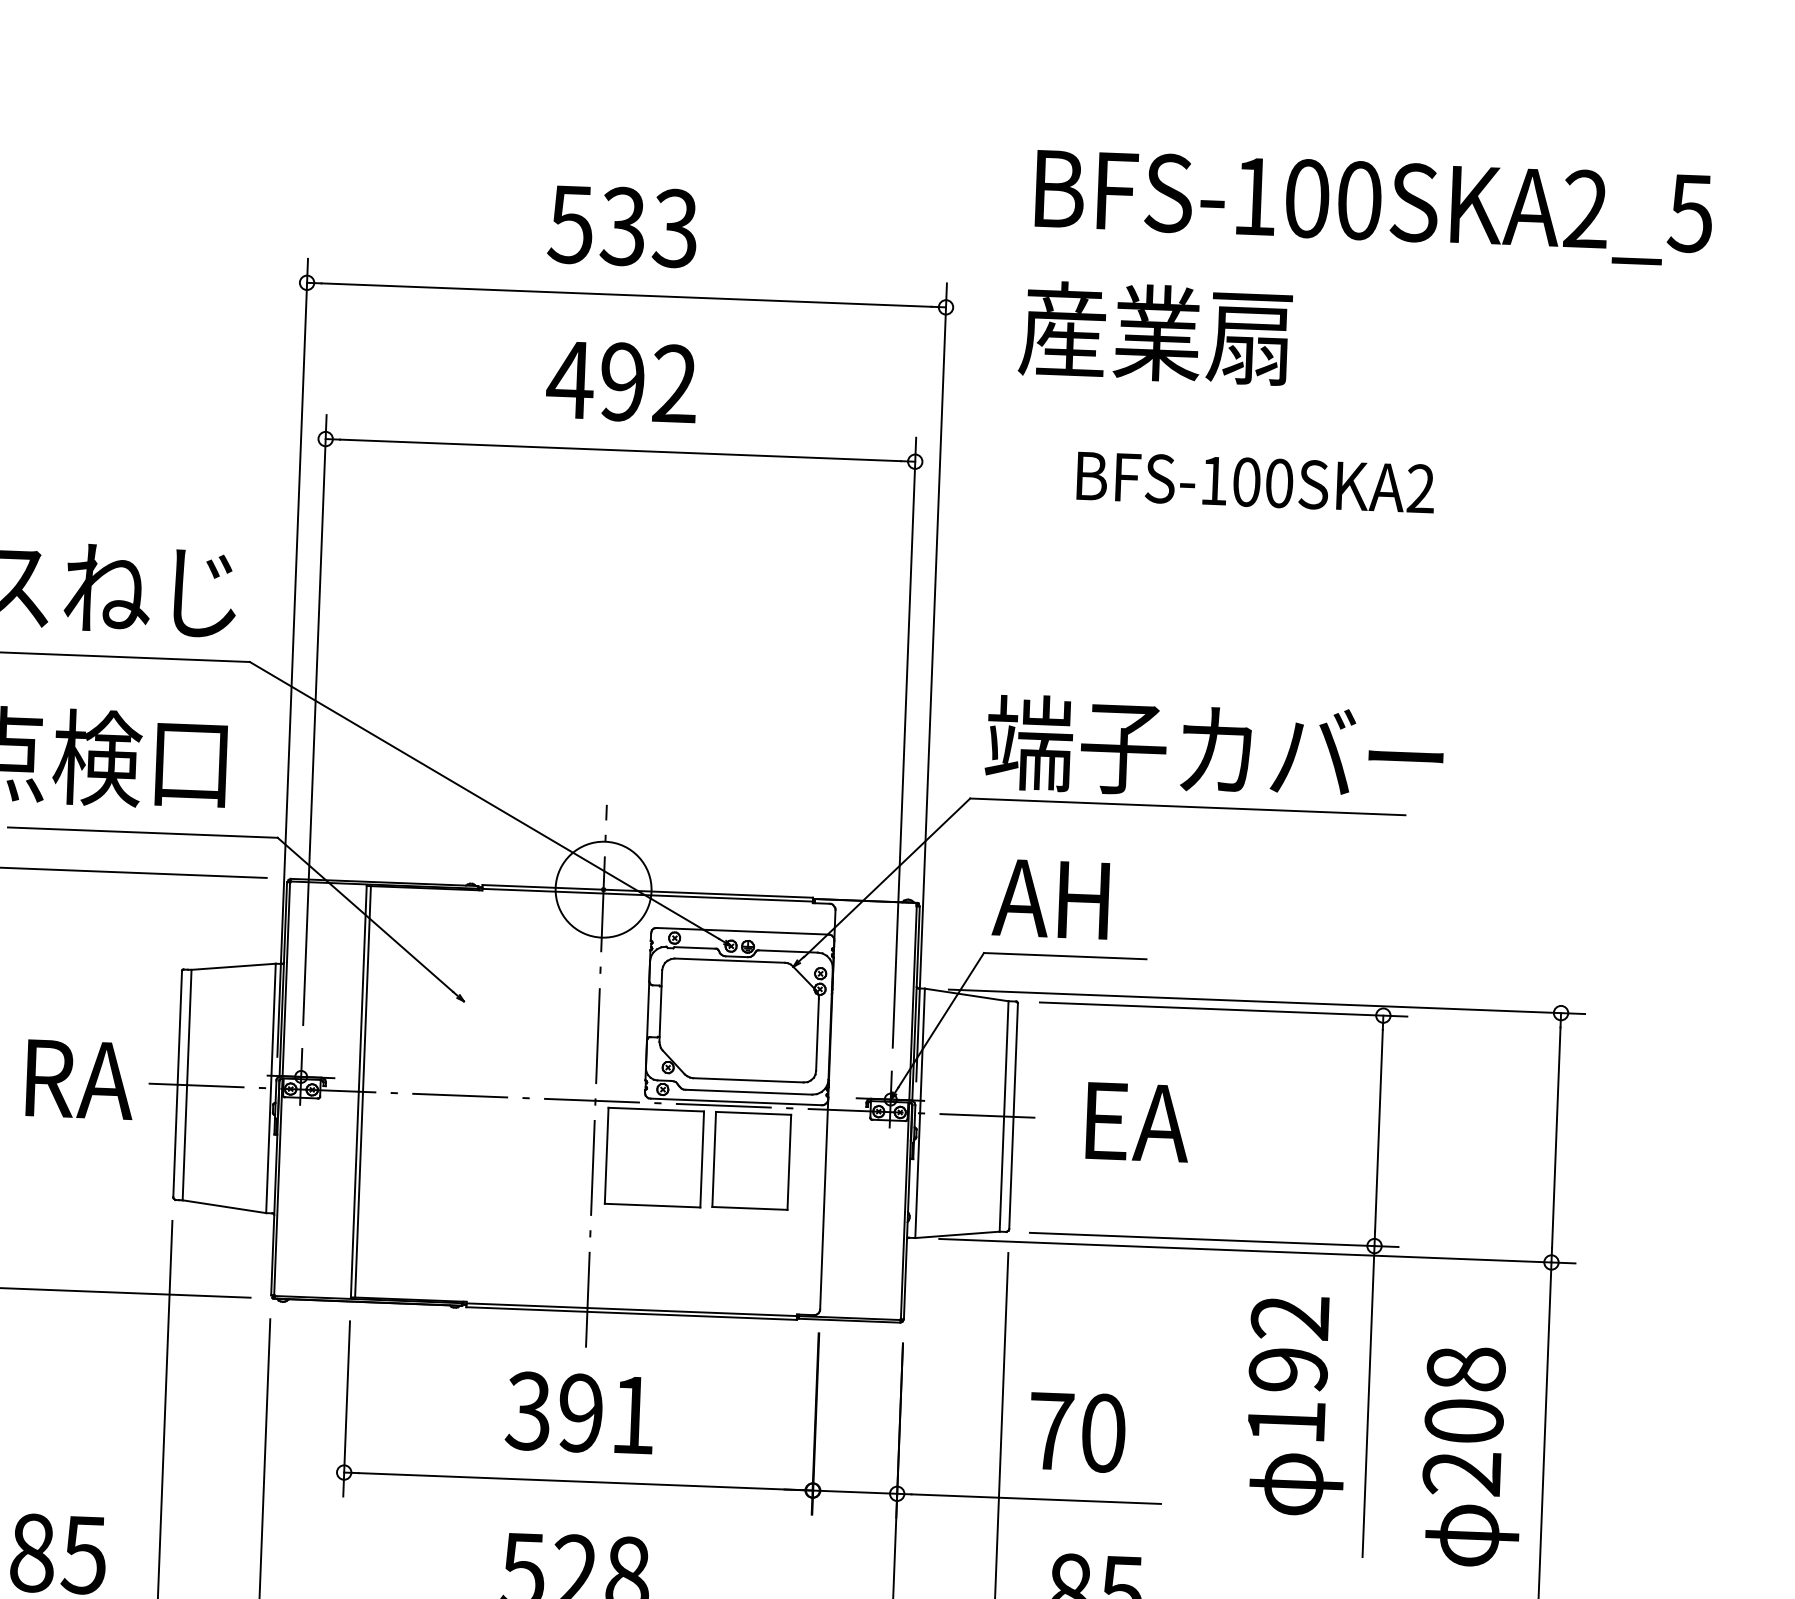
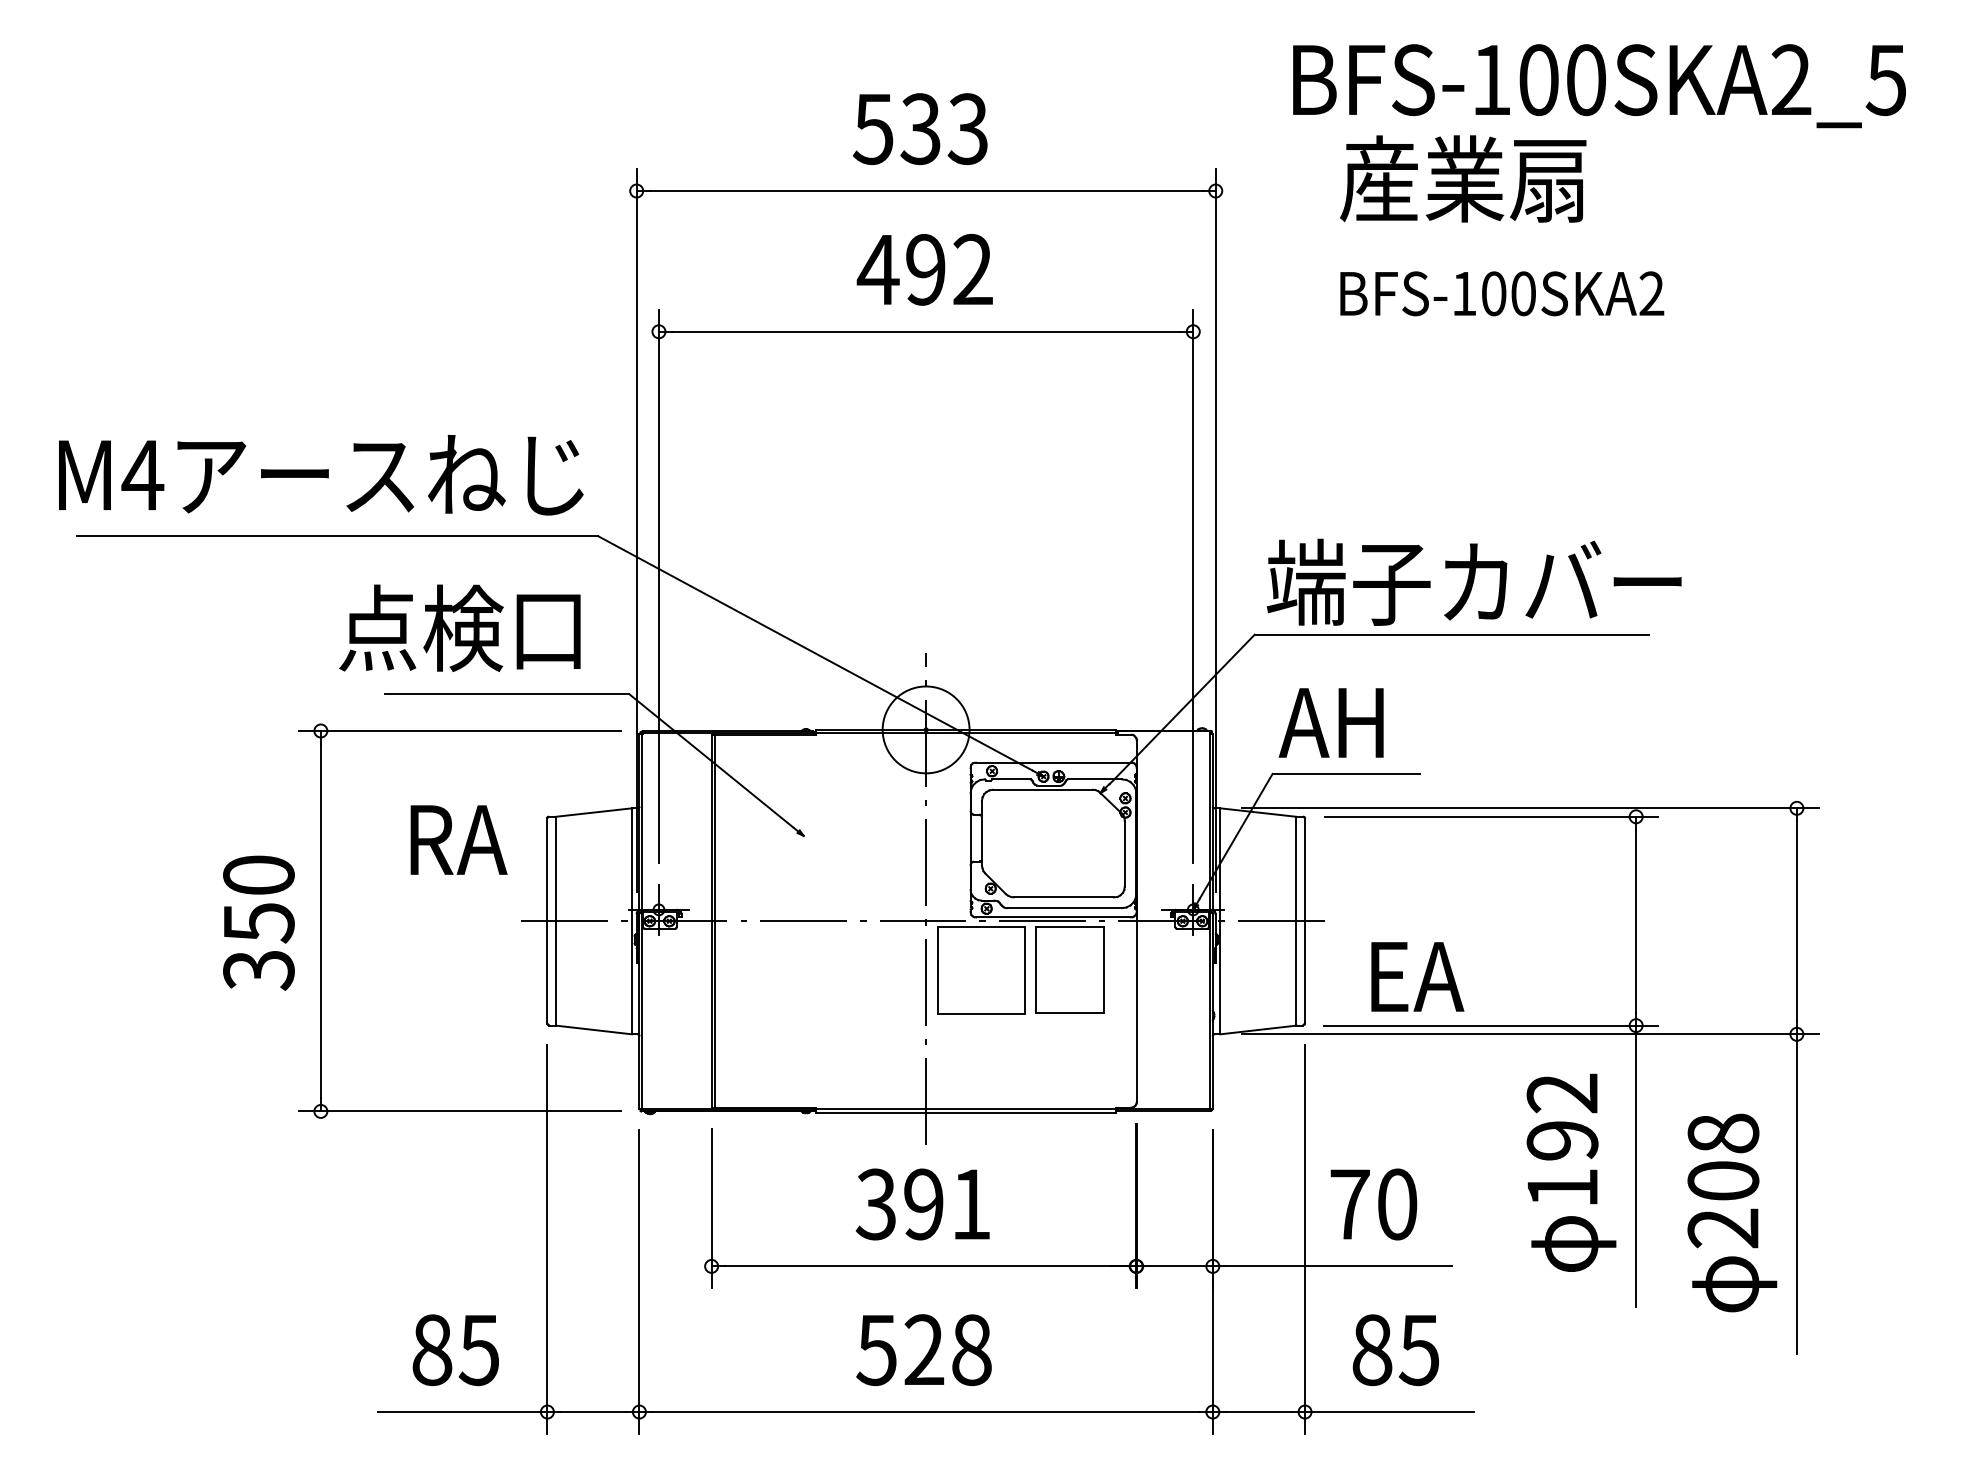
text: (1155, 332) -> (1463, 178), moved
text: (1256, 482) -> (1502, 293), moved
text: (79, 1079) -> (458, 839), moved
text: (1137, 1121) -> (1417, 976), moved

